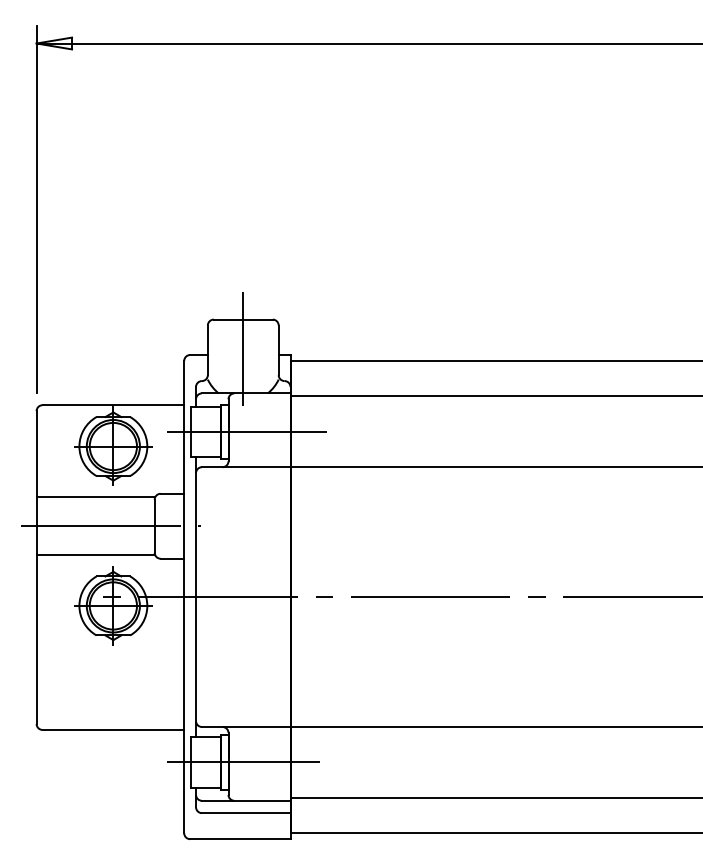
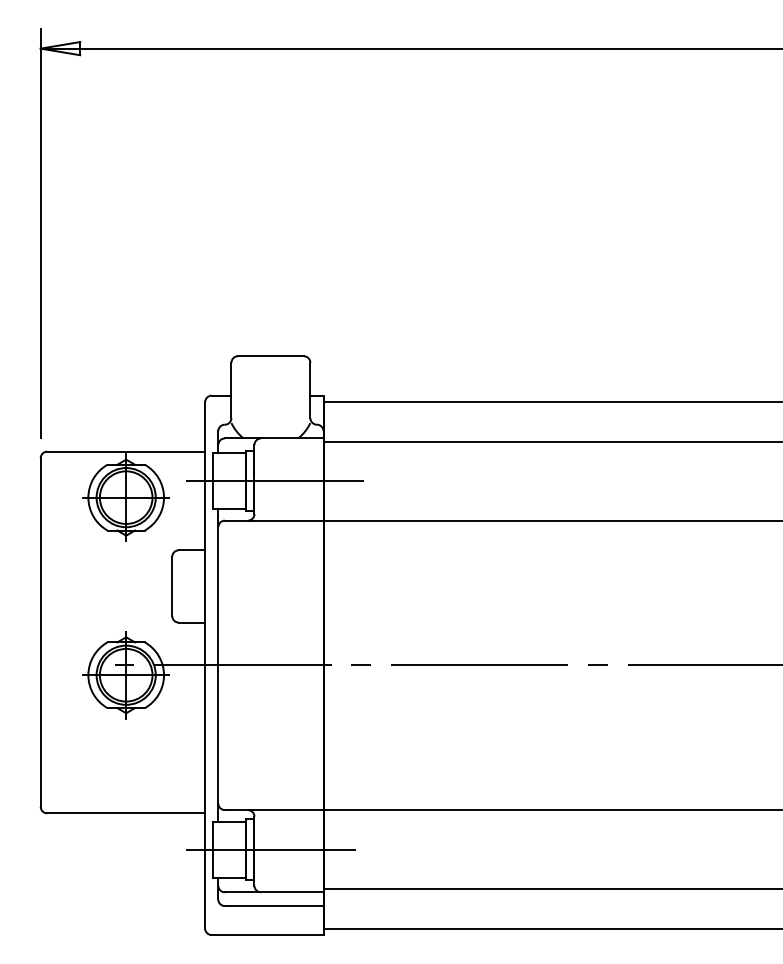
line: (242, 348) -> (270, 388), removed
line: (95, 497) -> (106, 554), removed
line: (110, 526) -> (123, 586), removed
line: (95, 555) -> (106, 618), removed

